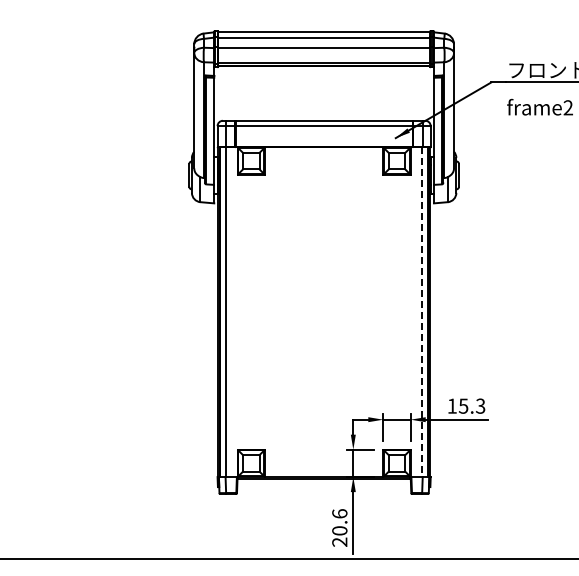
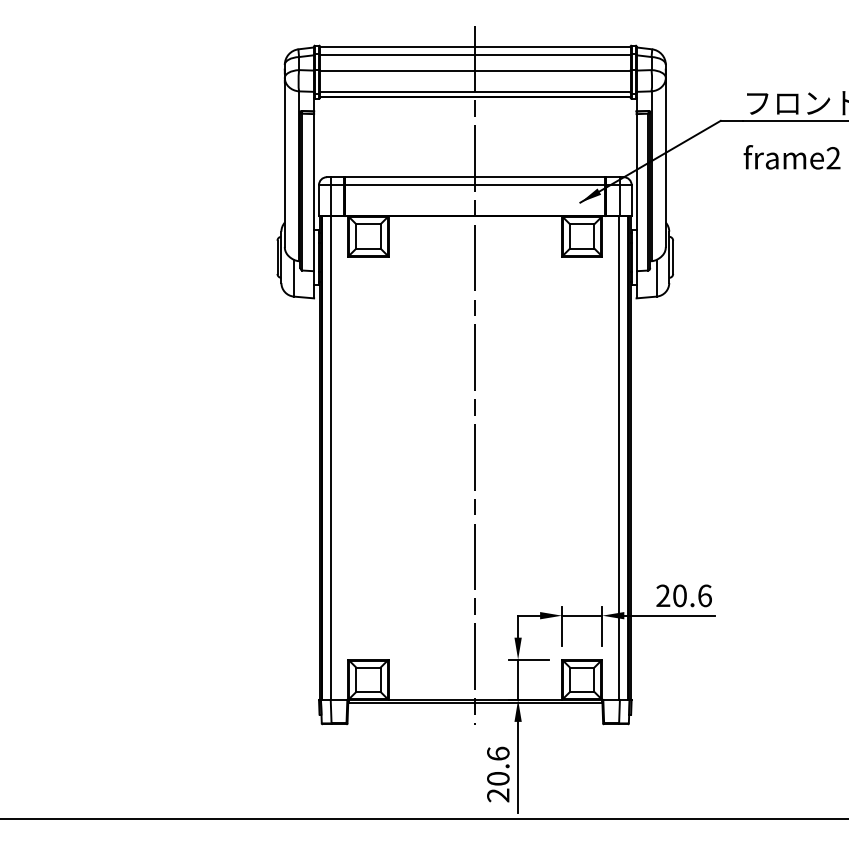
line: (324, 255) -> (475, 374), added
line: (422, 312) -> (619, 458), dashed -> solid
text: (466, 405) -> (684, 594), 15.3 -> 20.6

